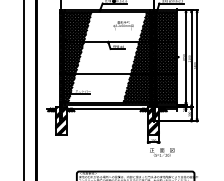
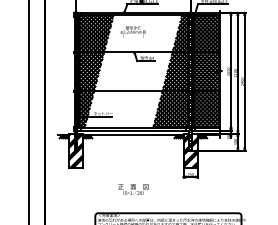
text: (122, 25) -> (132, 31), moved
text: (162, 152) -> (133, 189), moved

